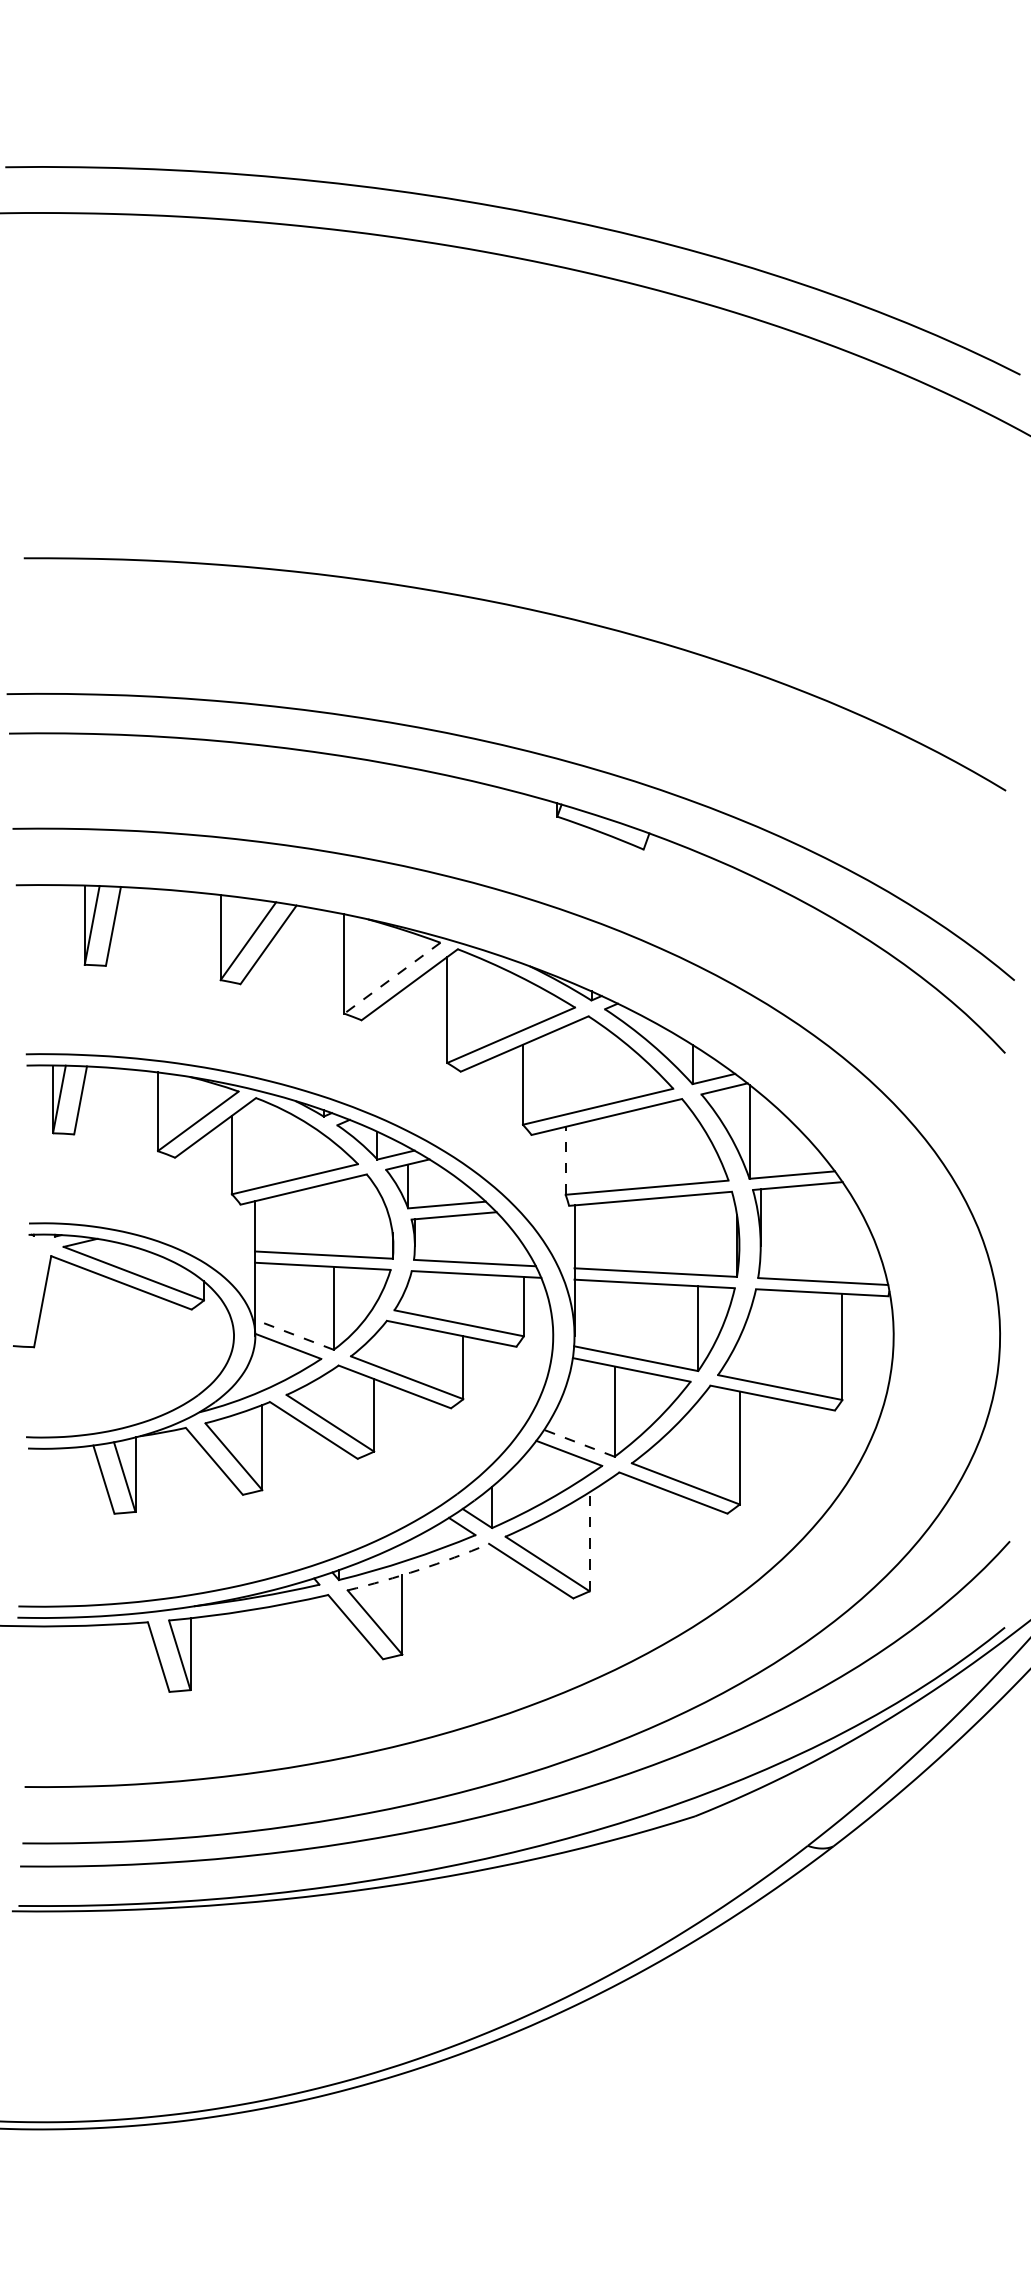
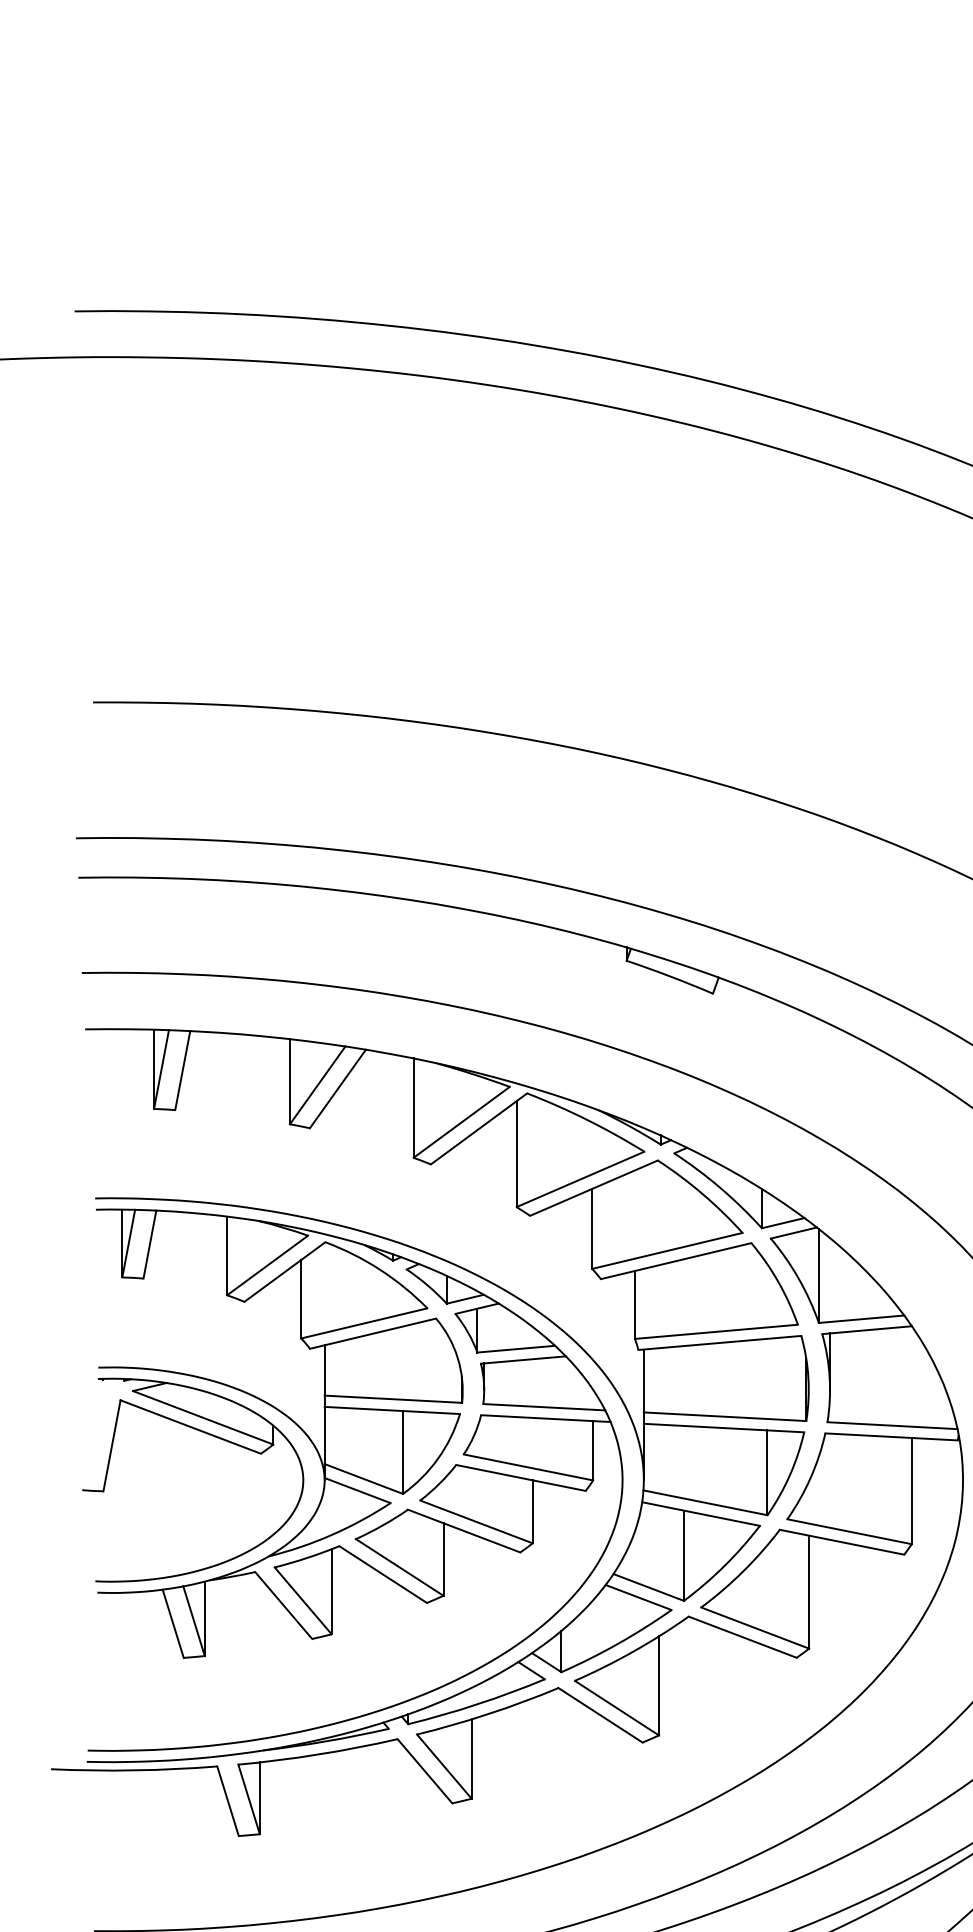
line: (392, 978) -> (461, 1122), dashed -> solid
line: (565, 1160) -> (634, 1304), dashed -> solid
line: (294, 1334) -> (363, 1478), dashed -> solid
line: (579, 1443) -> (648, 1587), dashed -> solid
line: (589, 1541) -> (658, 1685), dashed -> solid
arc: (419, 1569) -> (488, 1713), dashed -> solid

